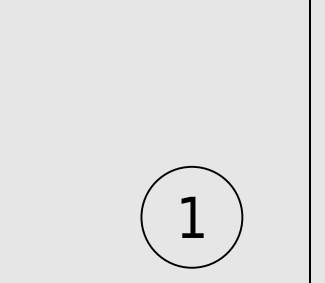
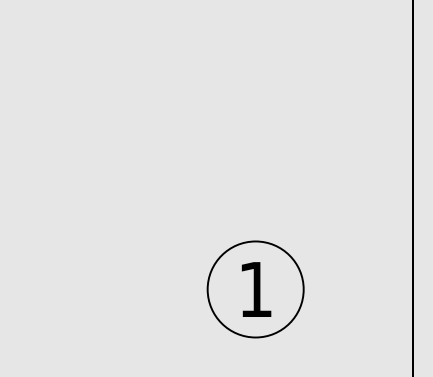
circle: (191, 217) -> (255, 289), size x0.71

